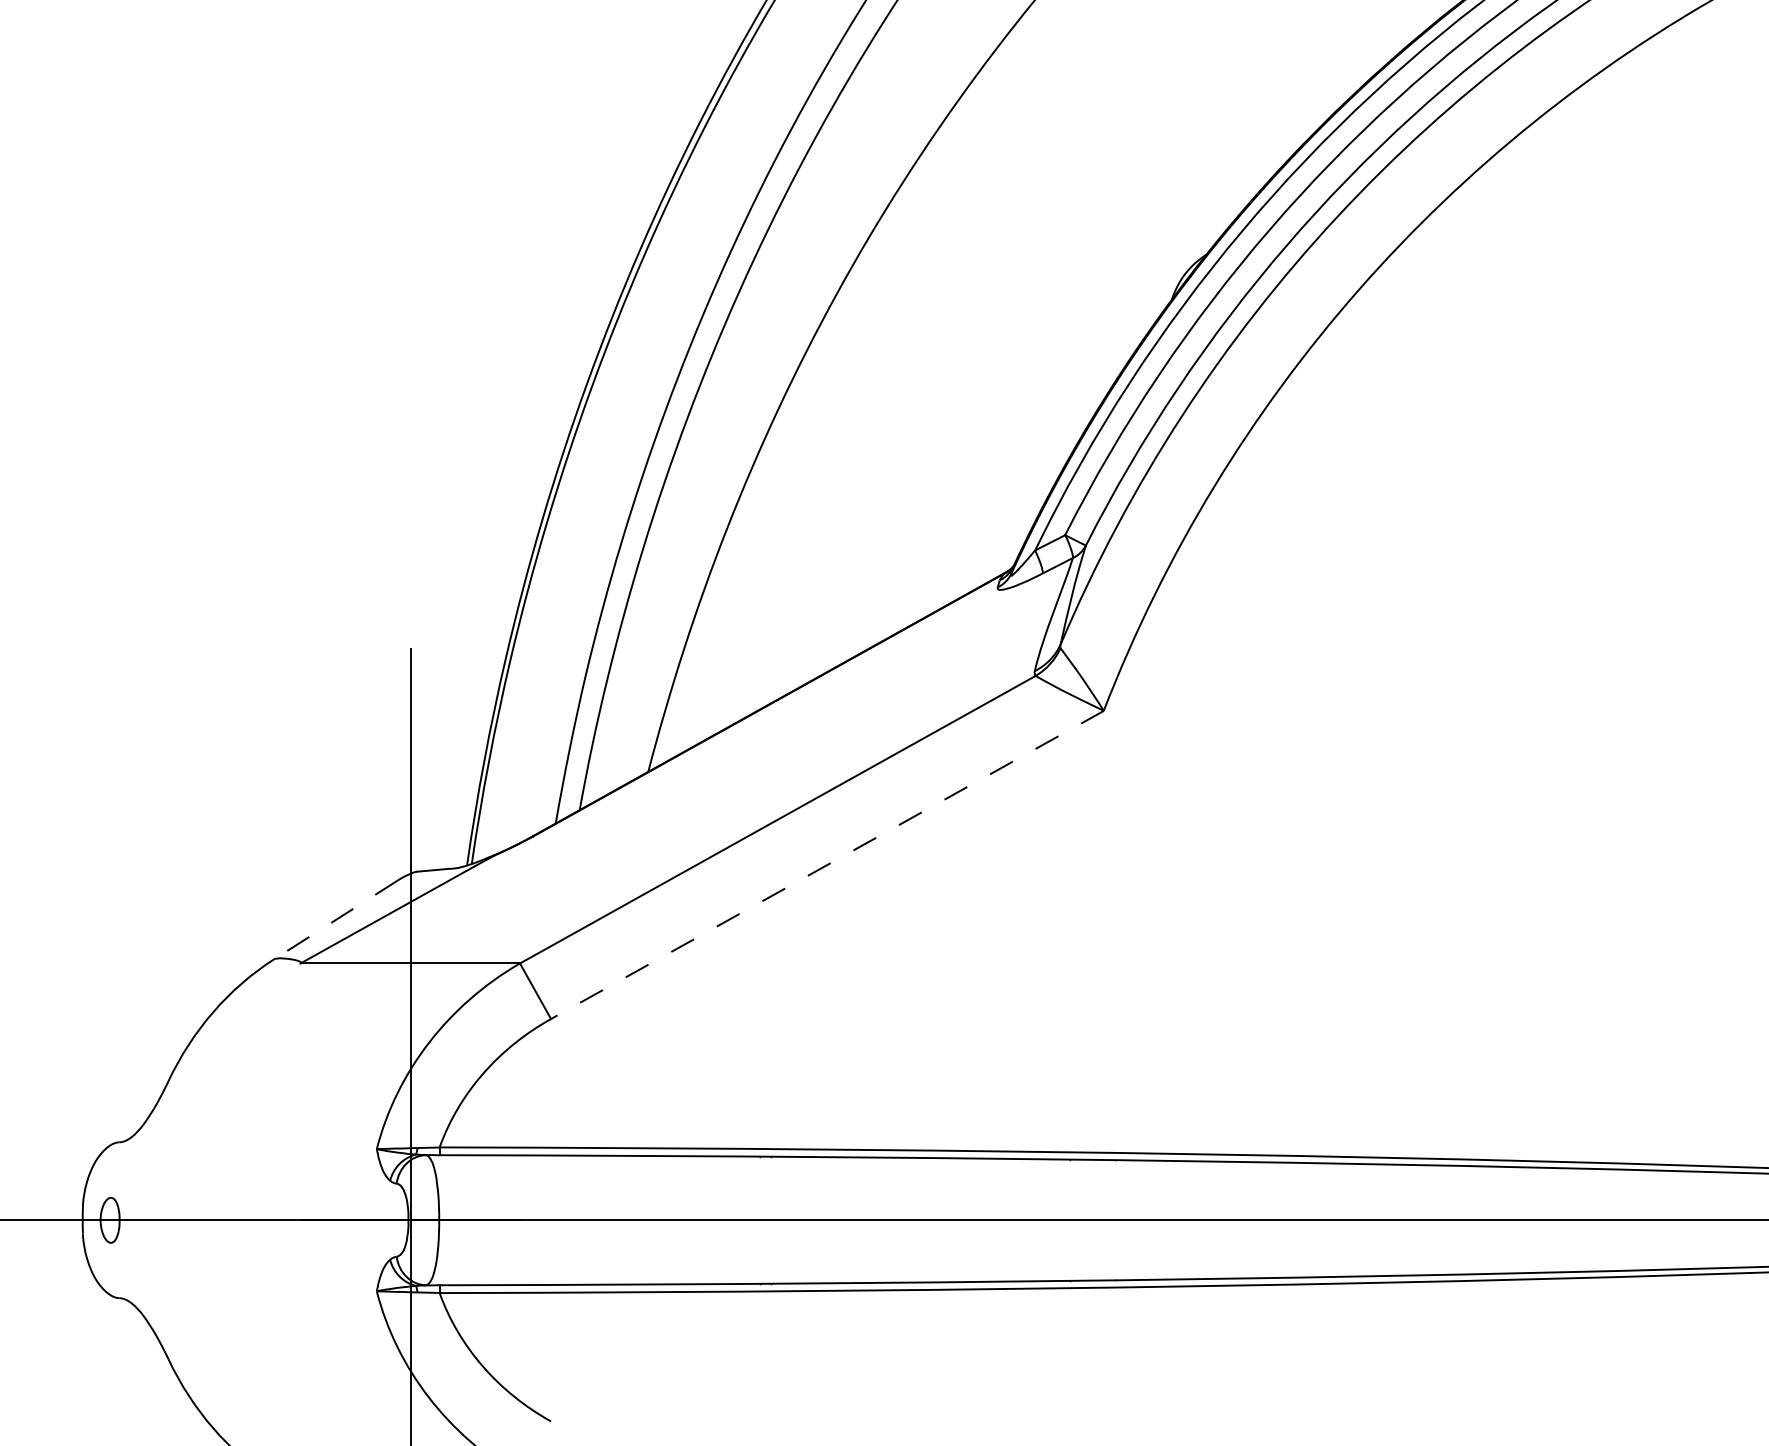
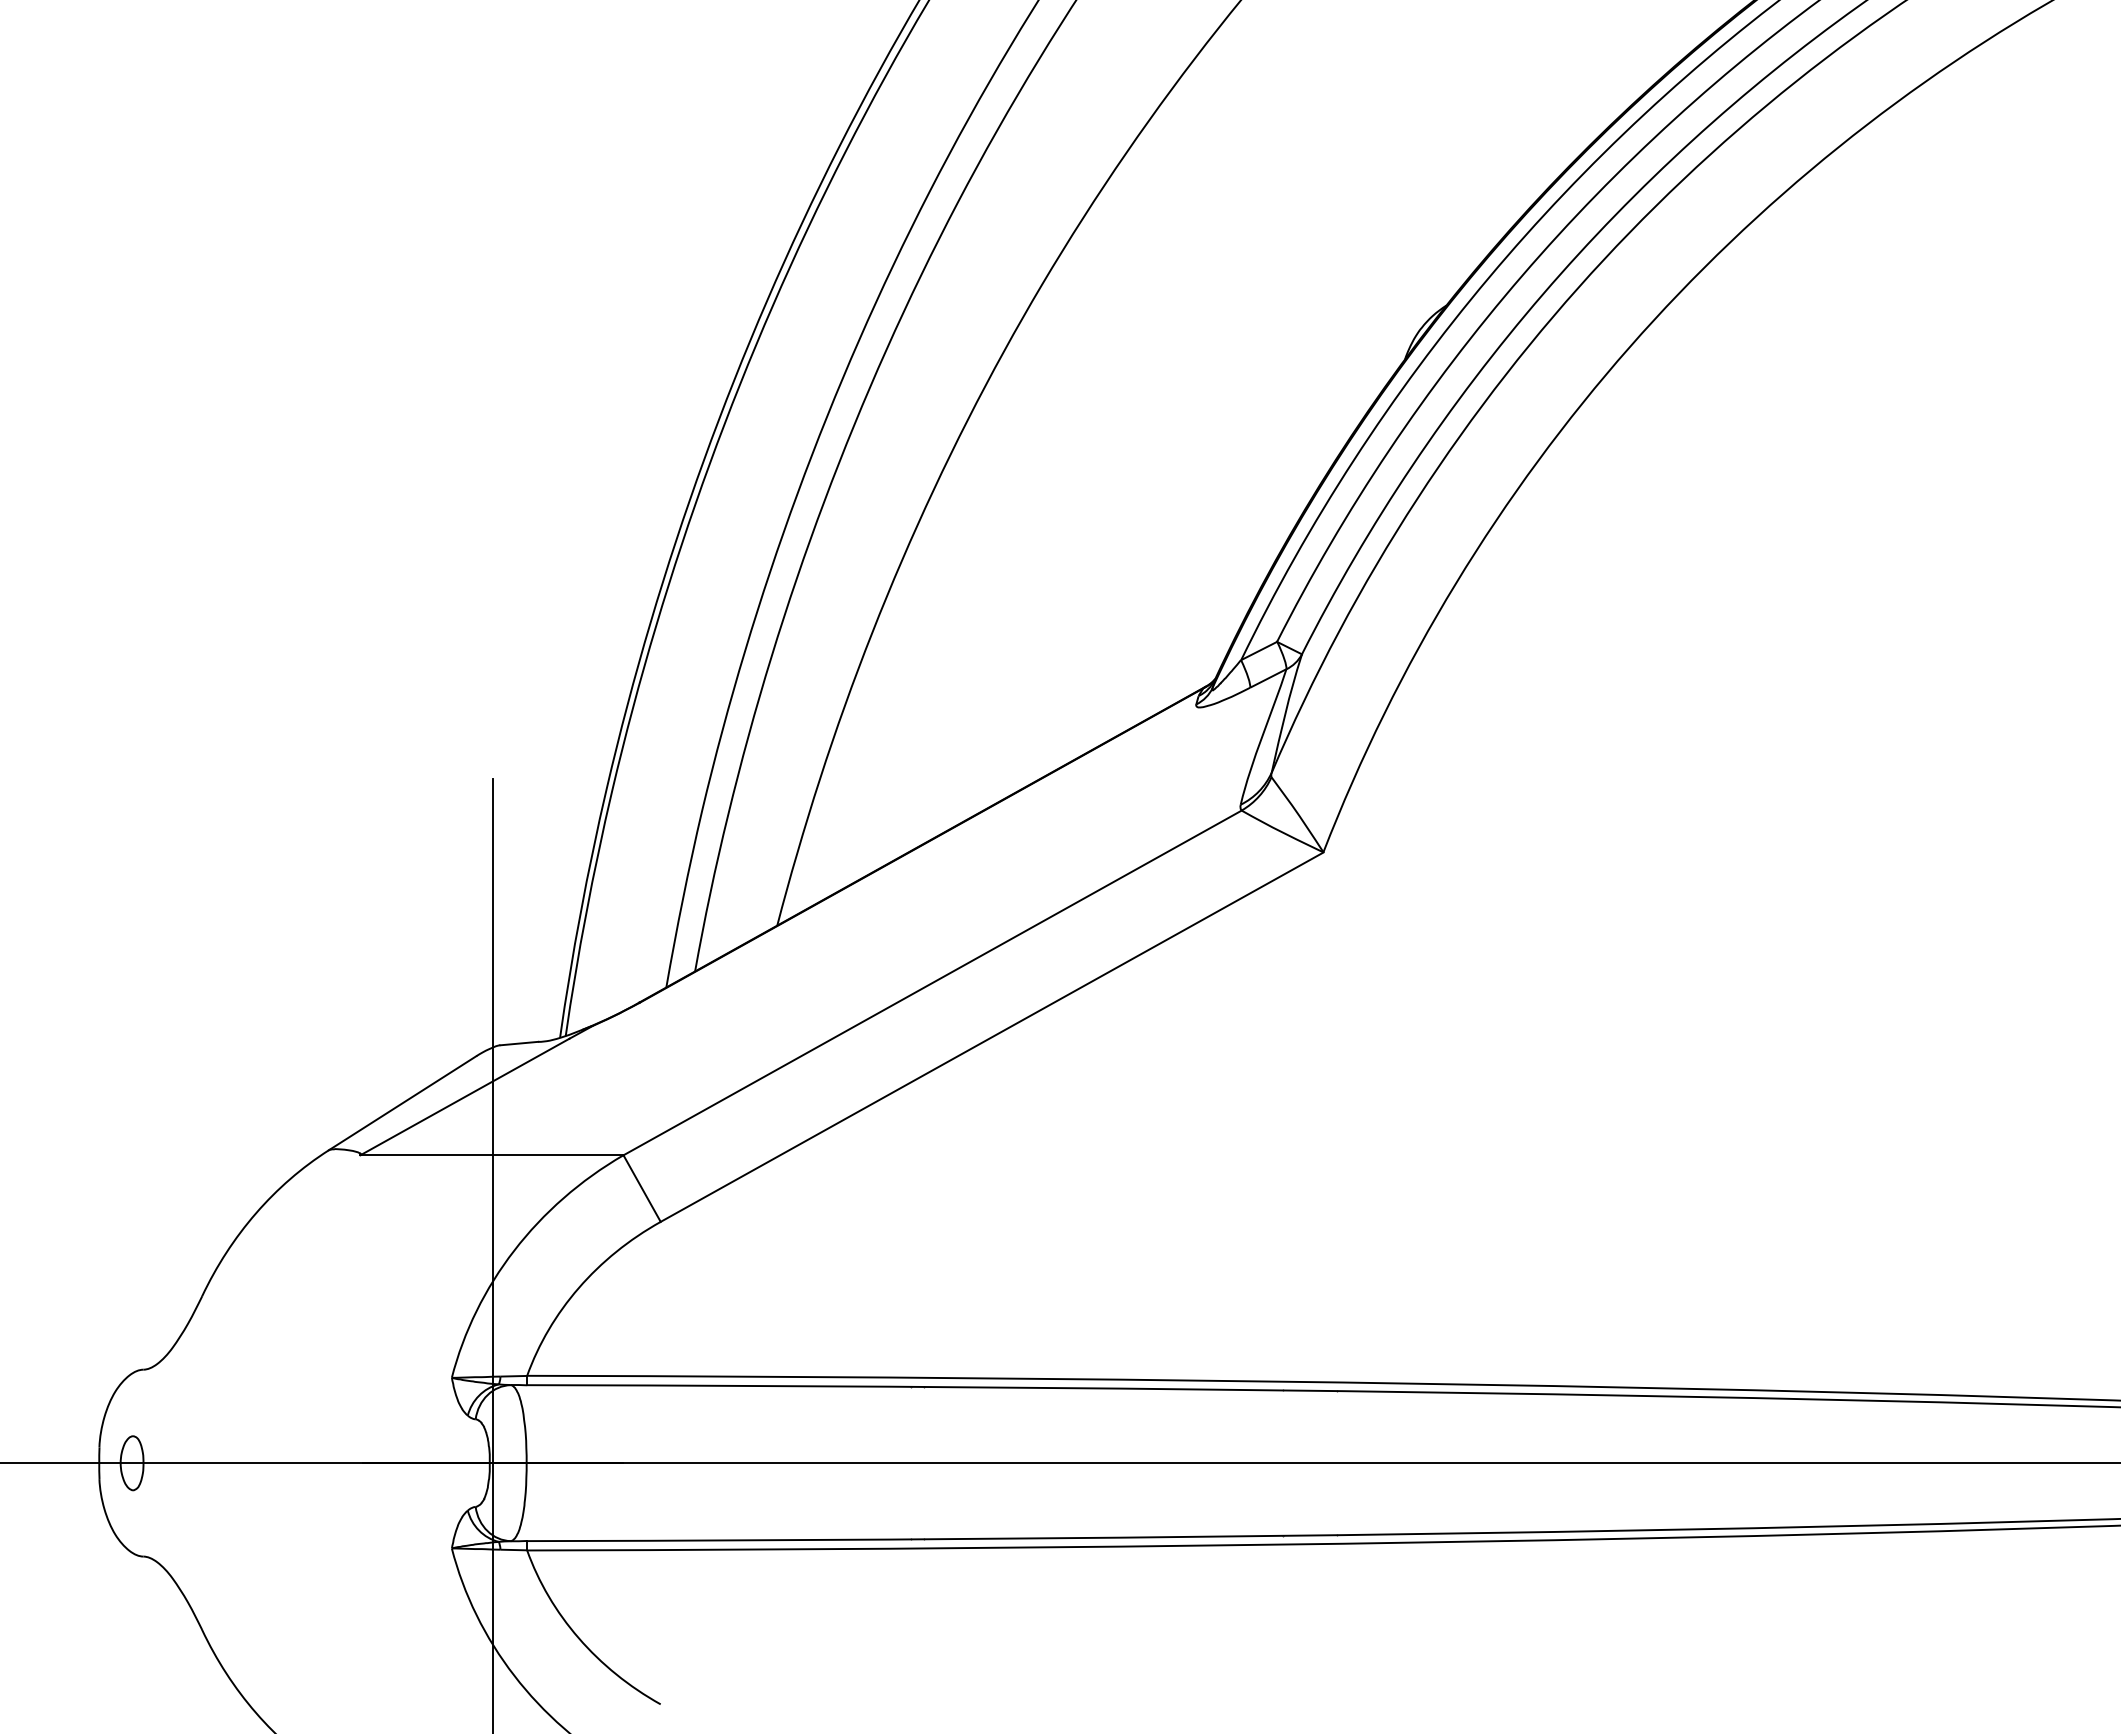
line: (826, 865) -> (991, 1037), dashed -> solid
line: (335, 920) -> (402, 1103), dashed -> solid

